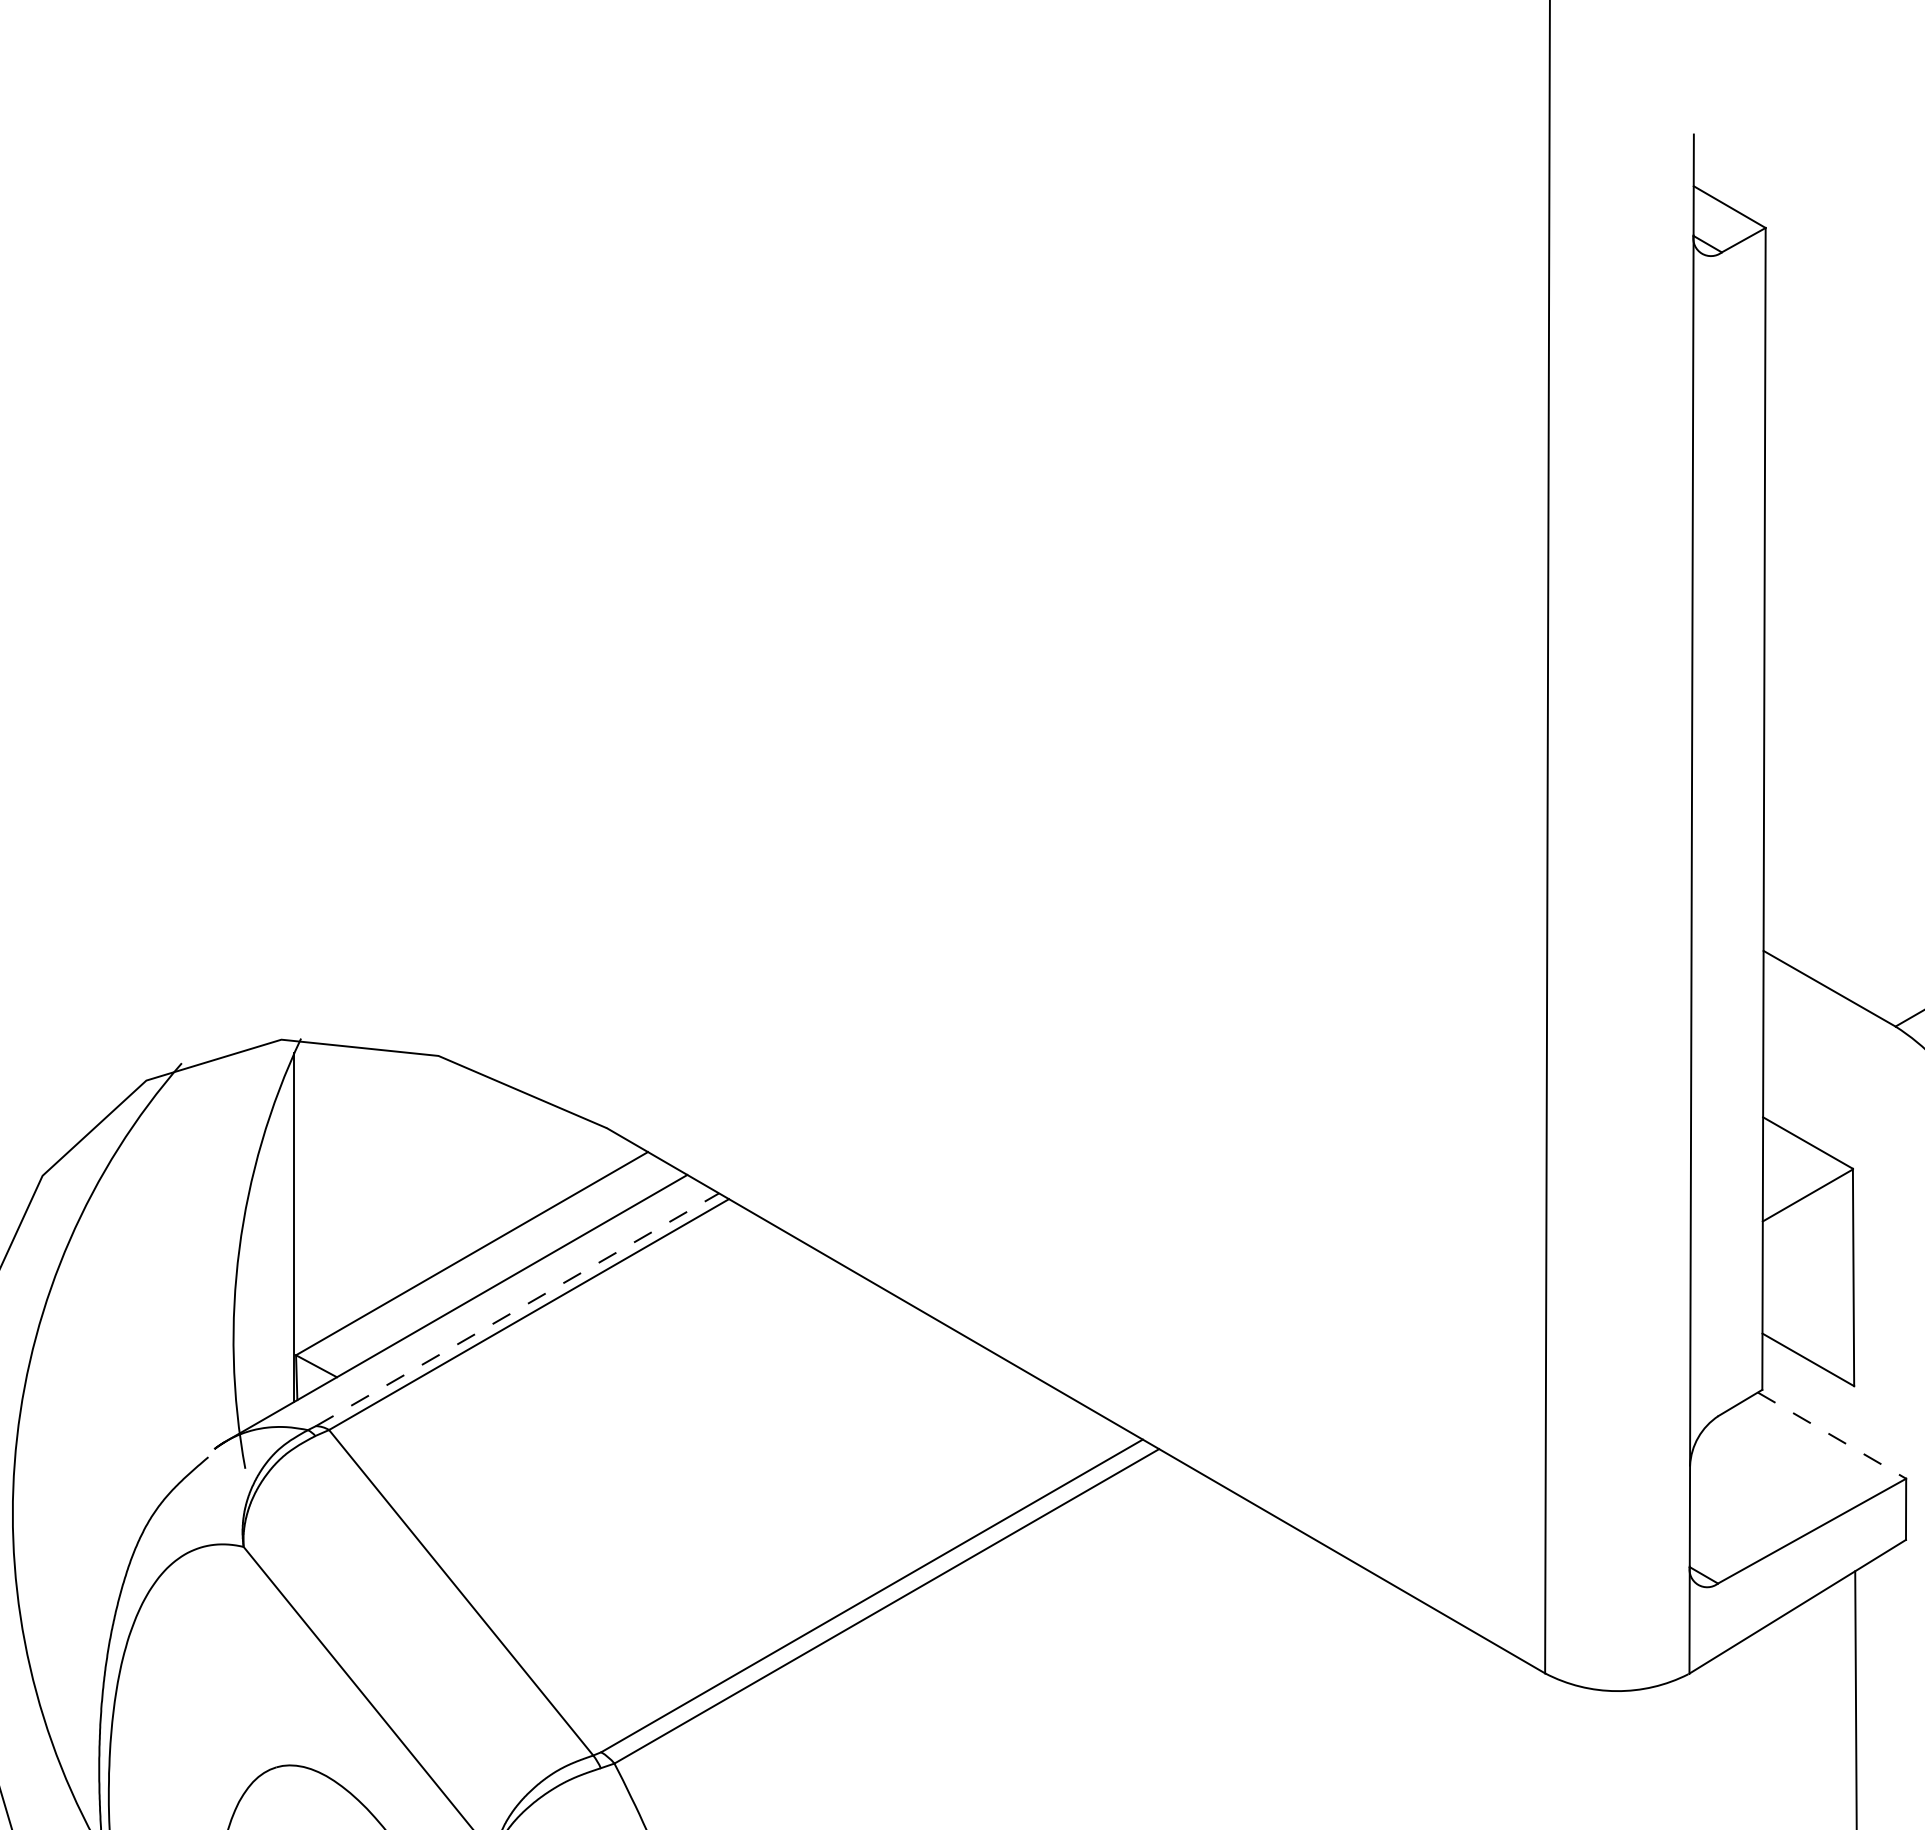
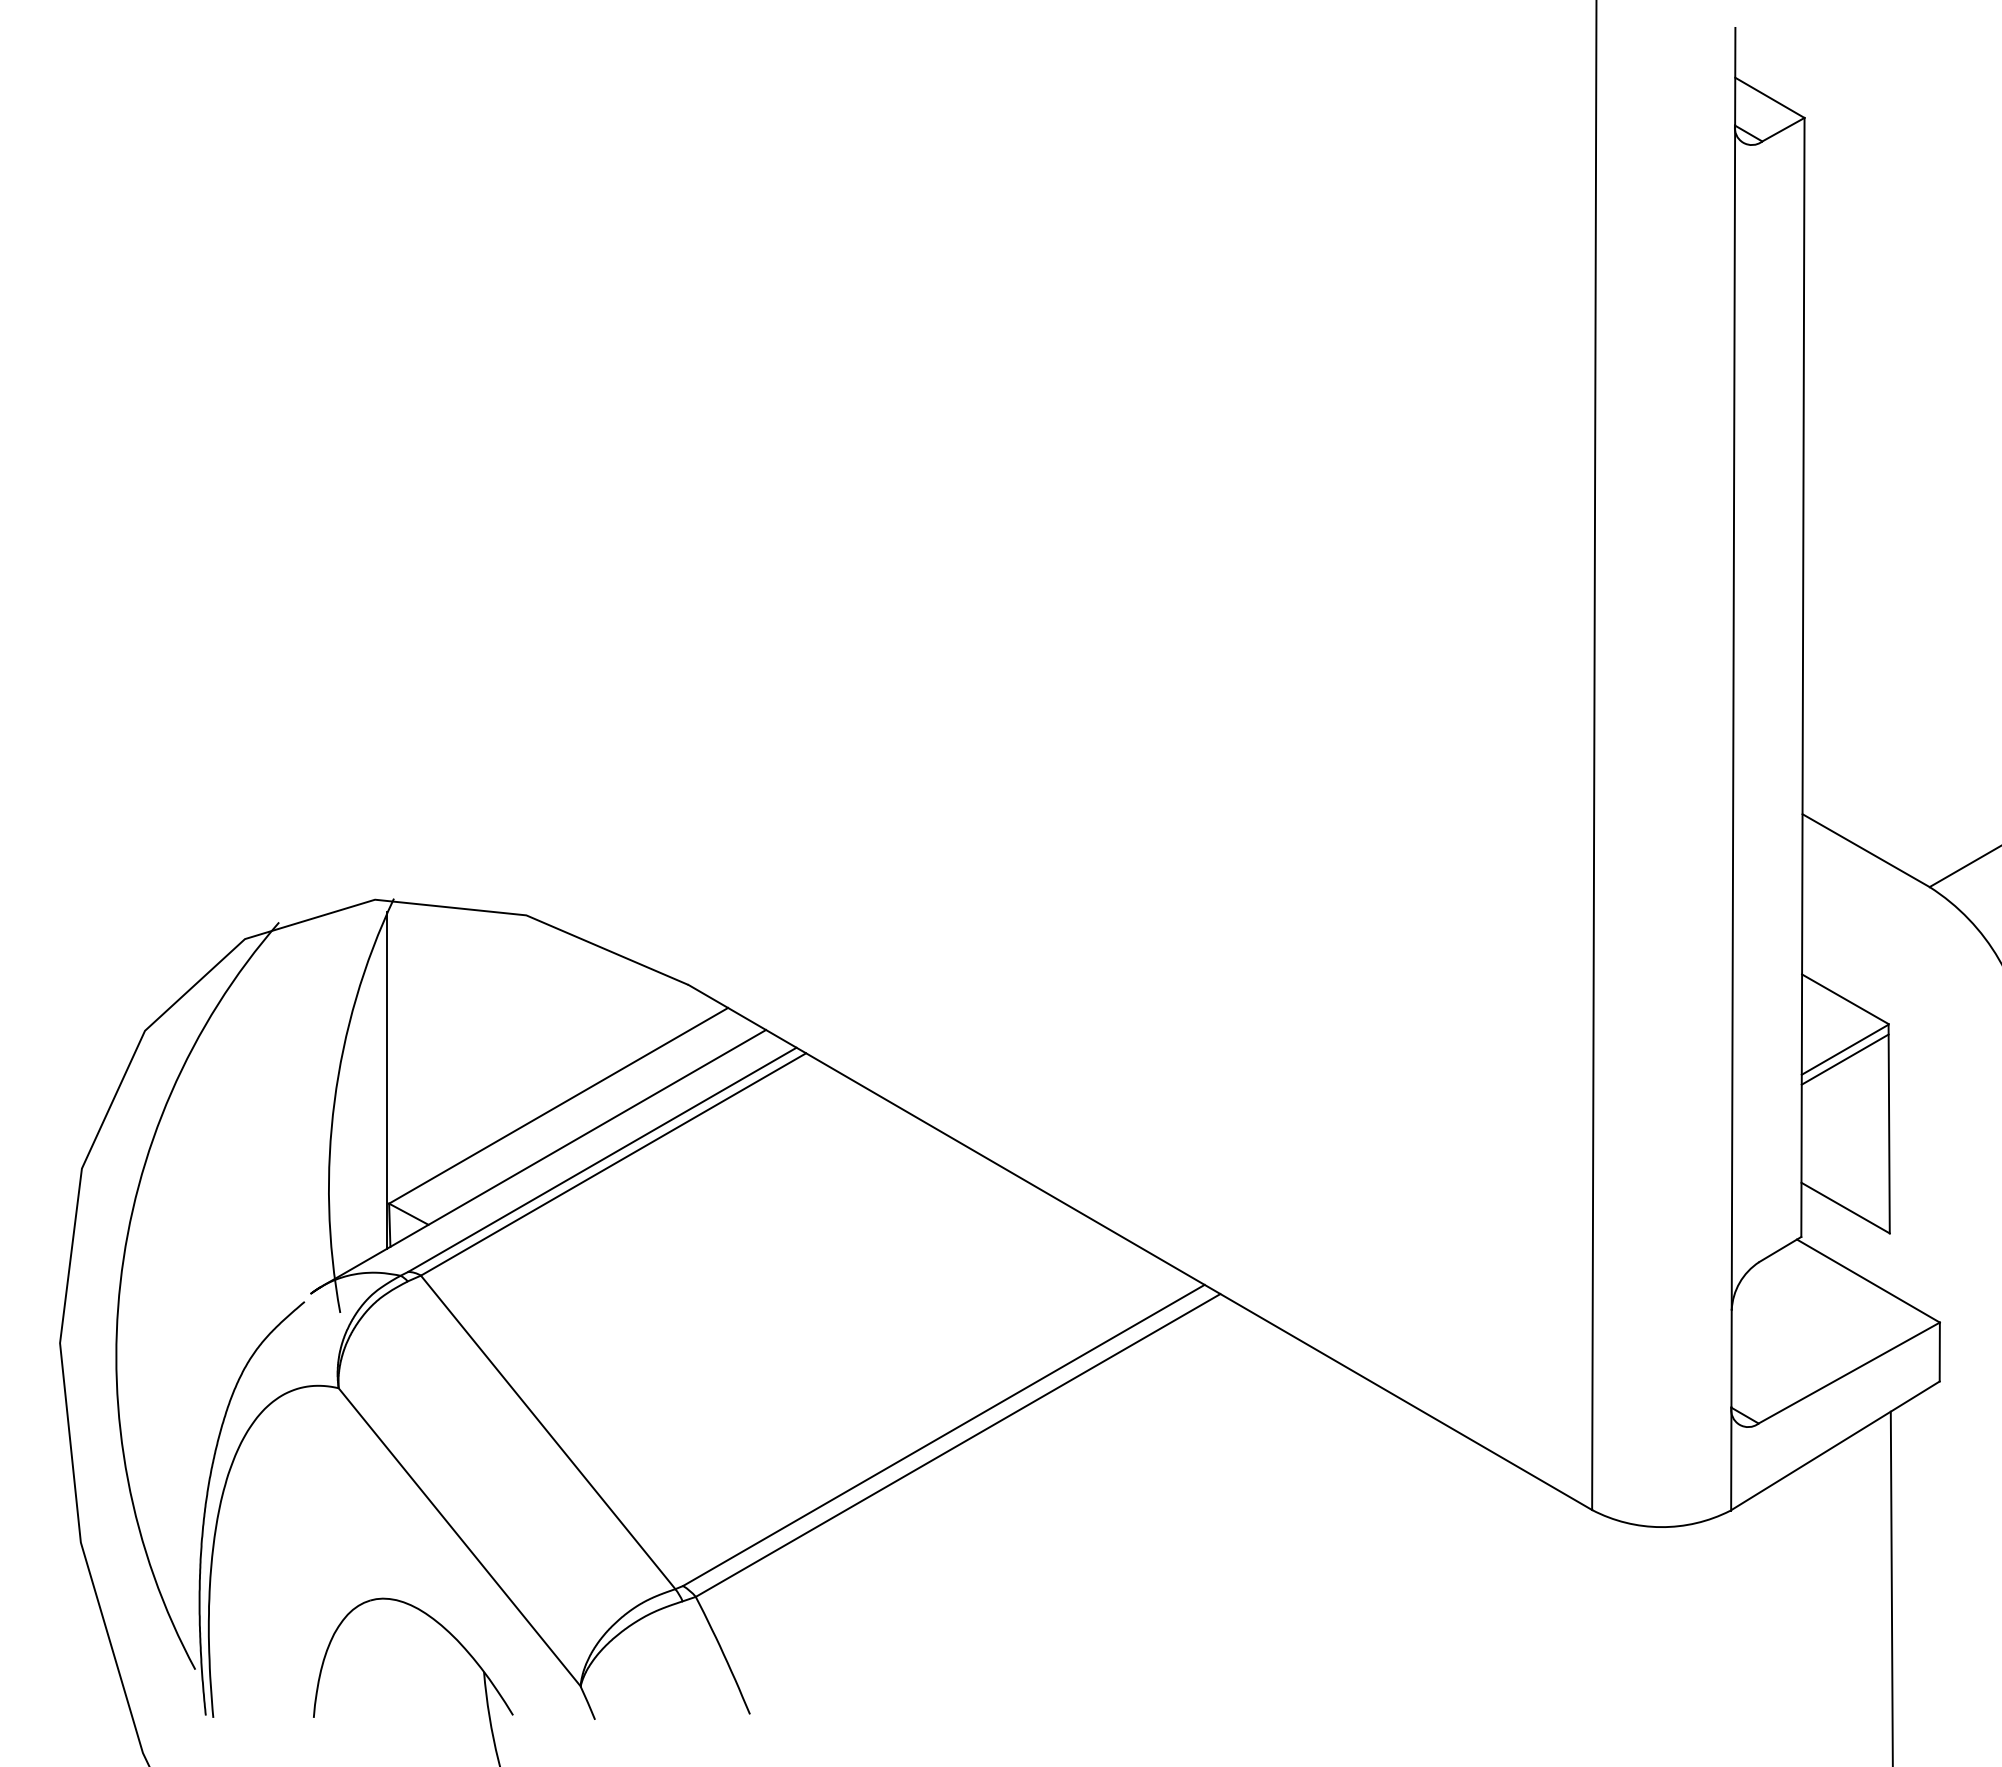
line: (1807, 1205) -> (1844, 1059), added
line: (517, 1309) -> (602, 1159), dashed -> solid
line: (1832, 1436) -> (1868, 1281), dashed -> solid

